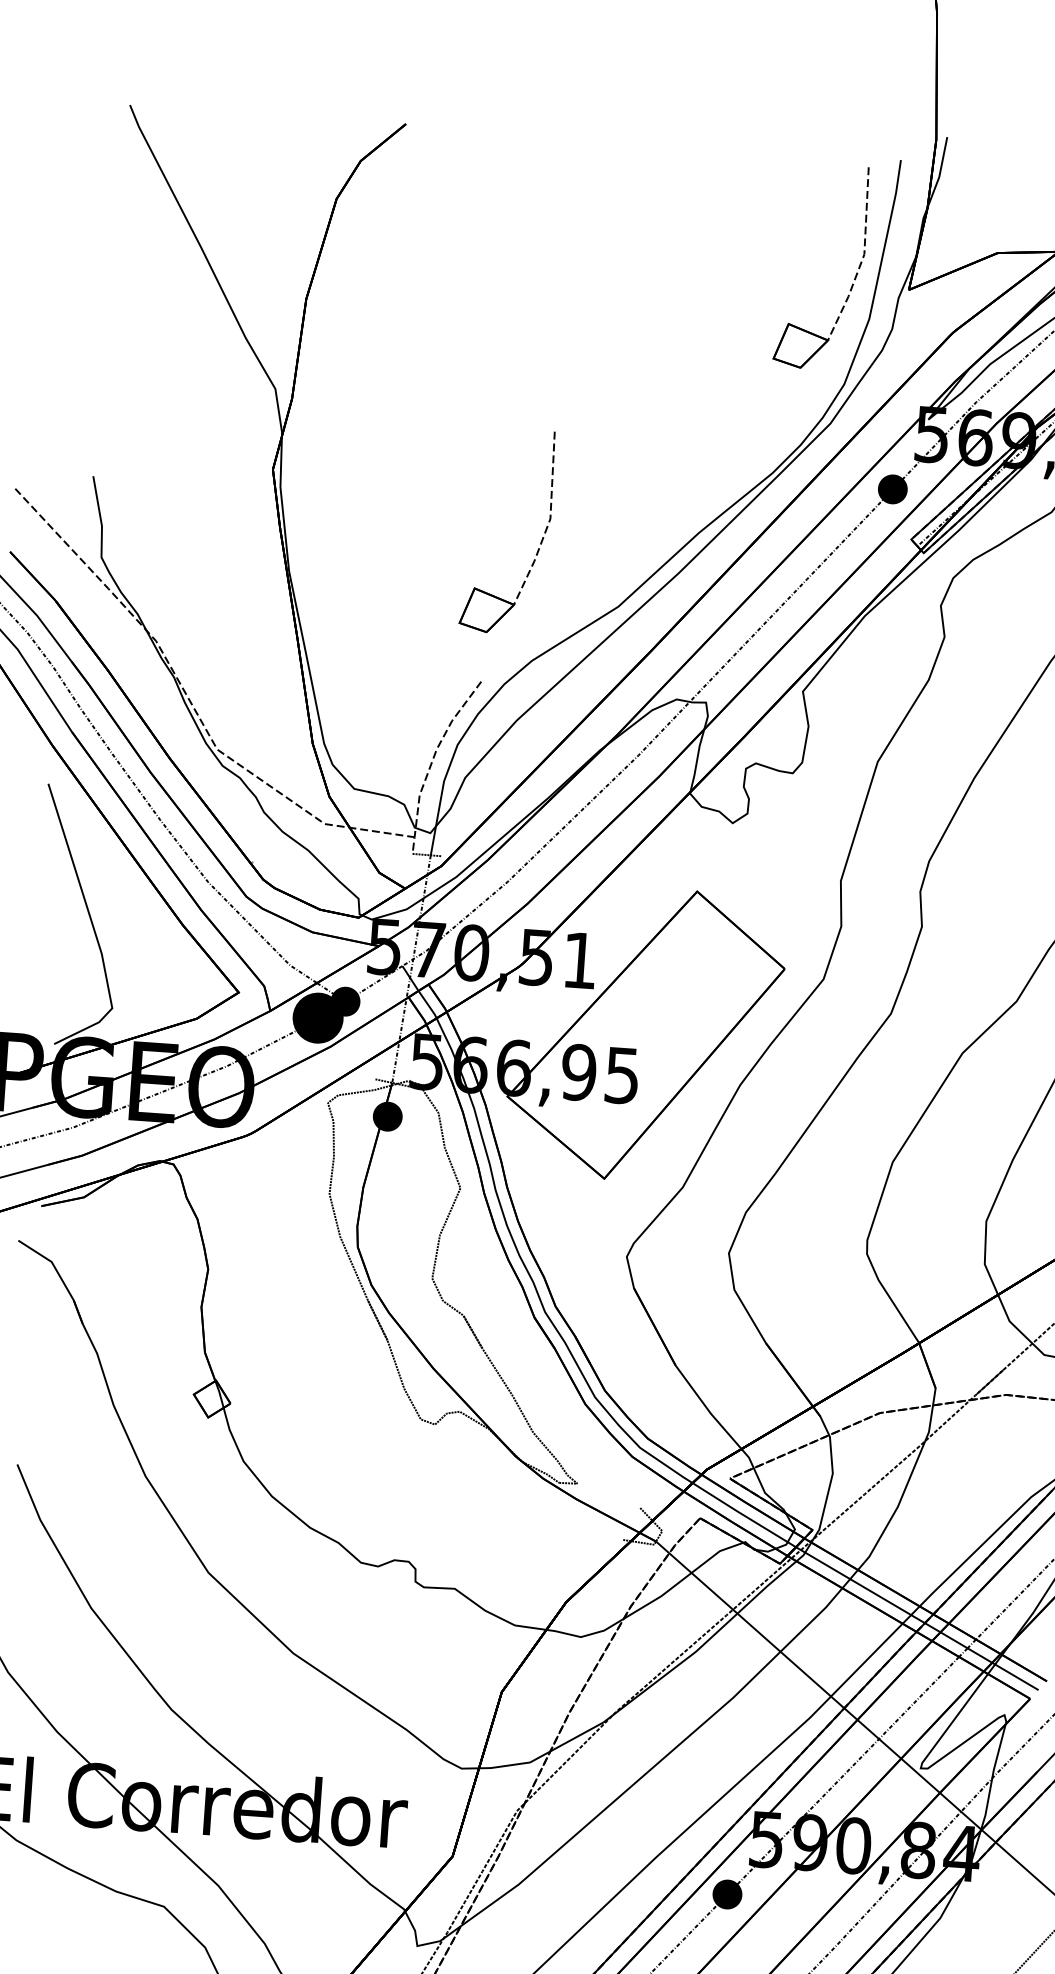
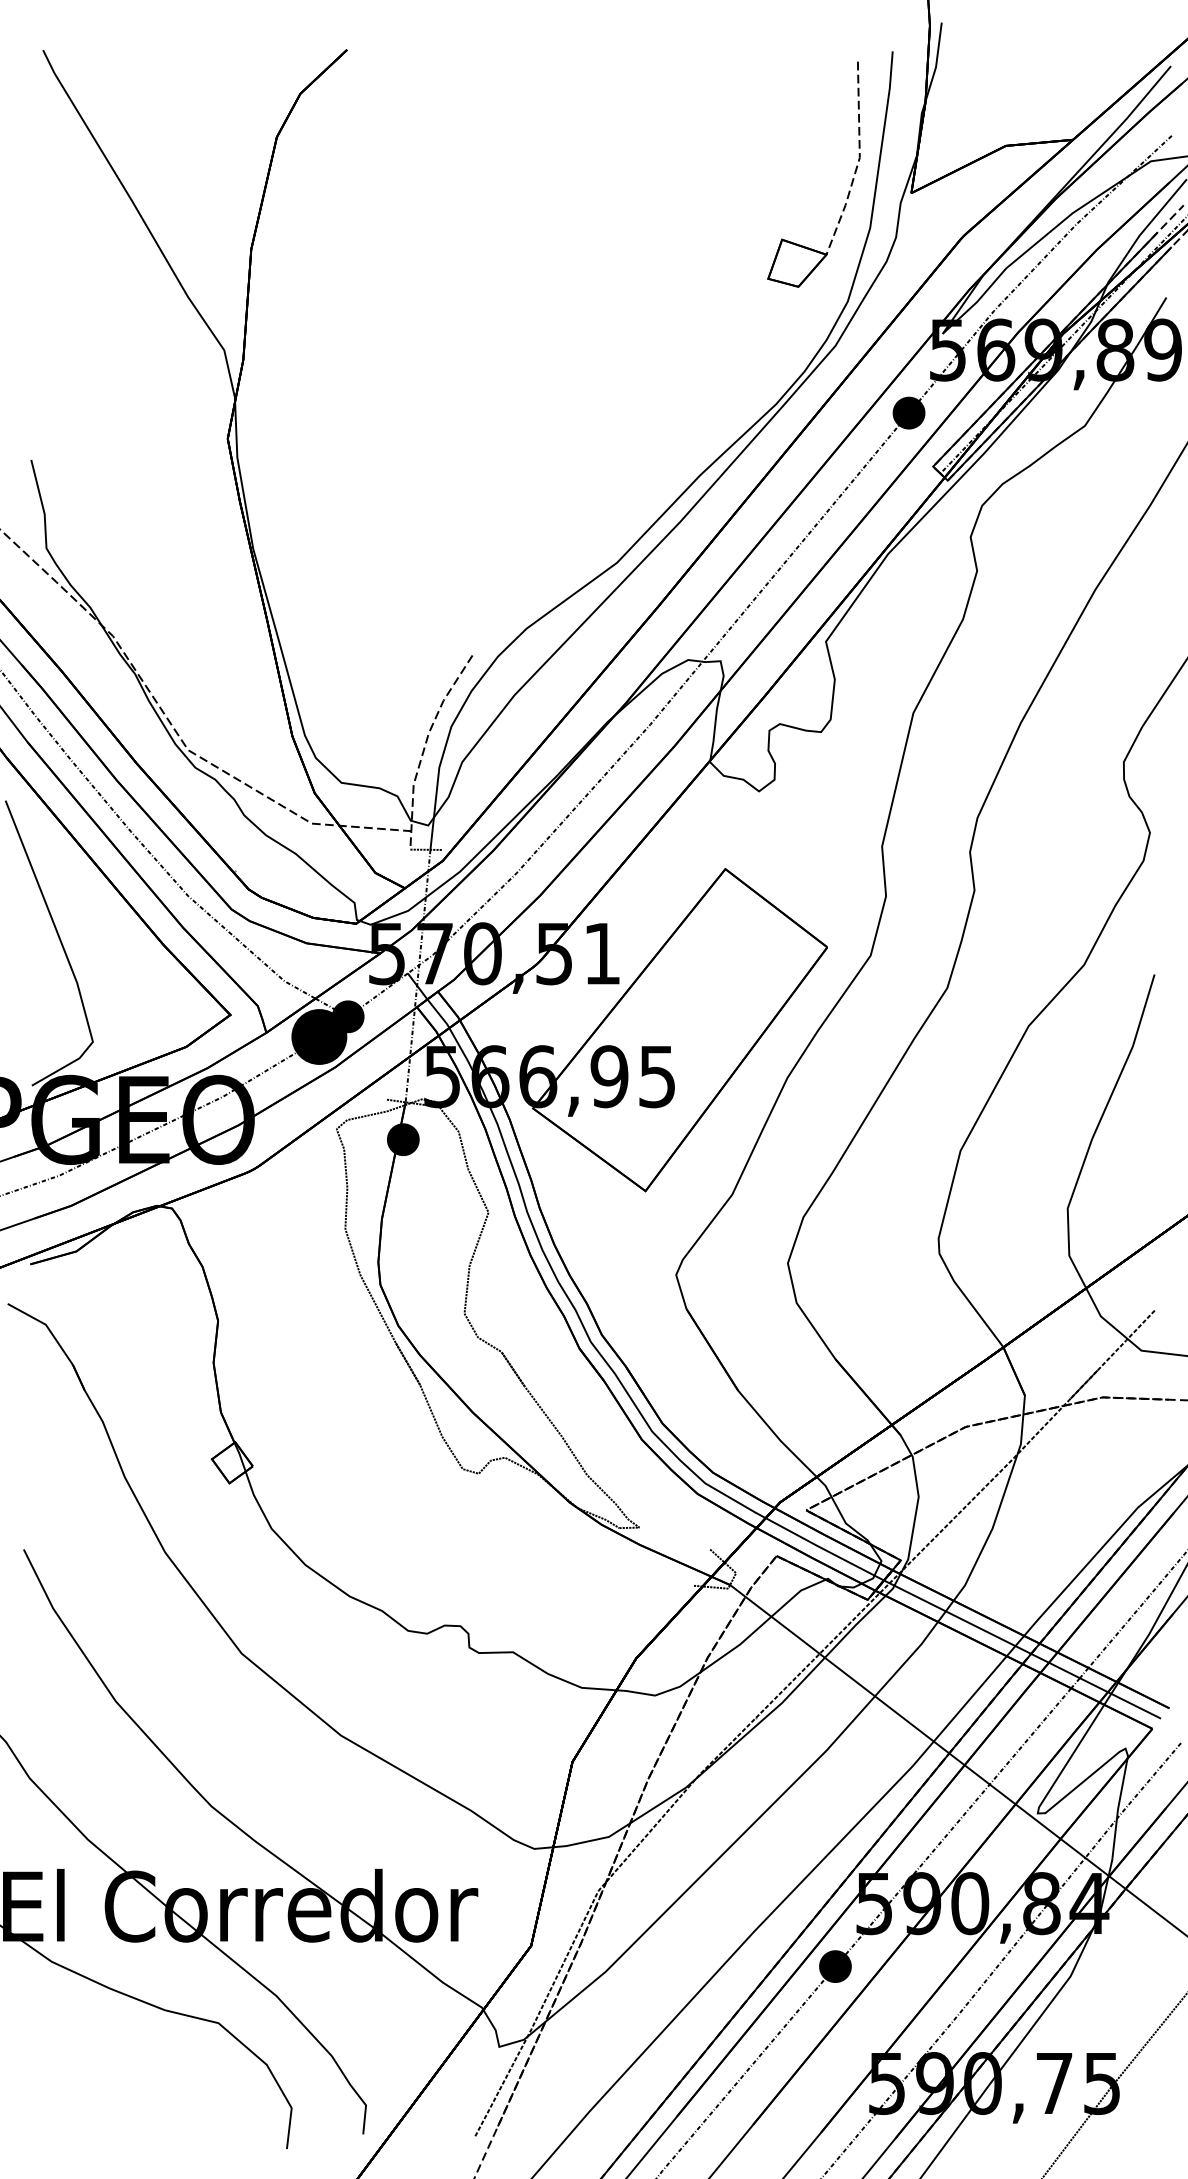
part: (540, 542) -> (526, 498), removed

